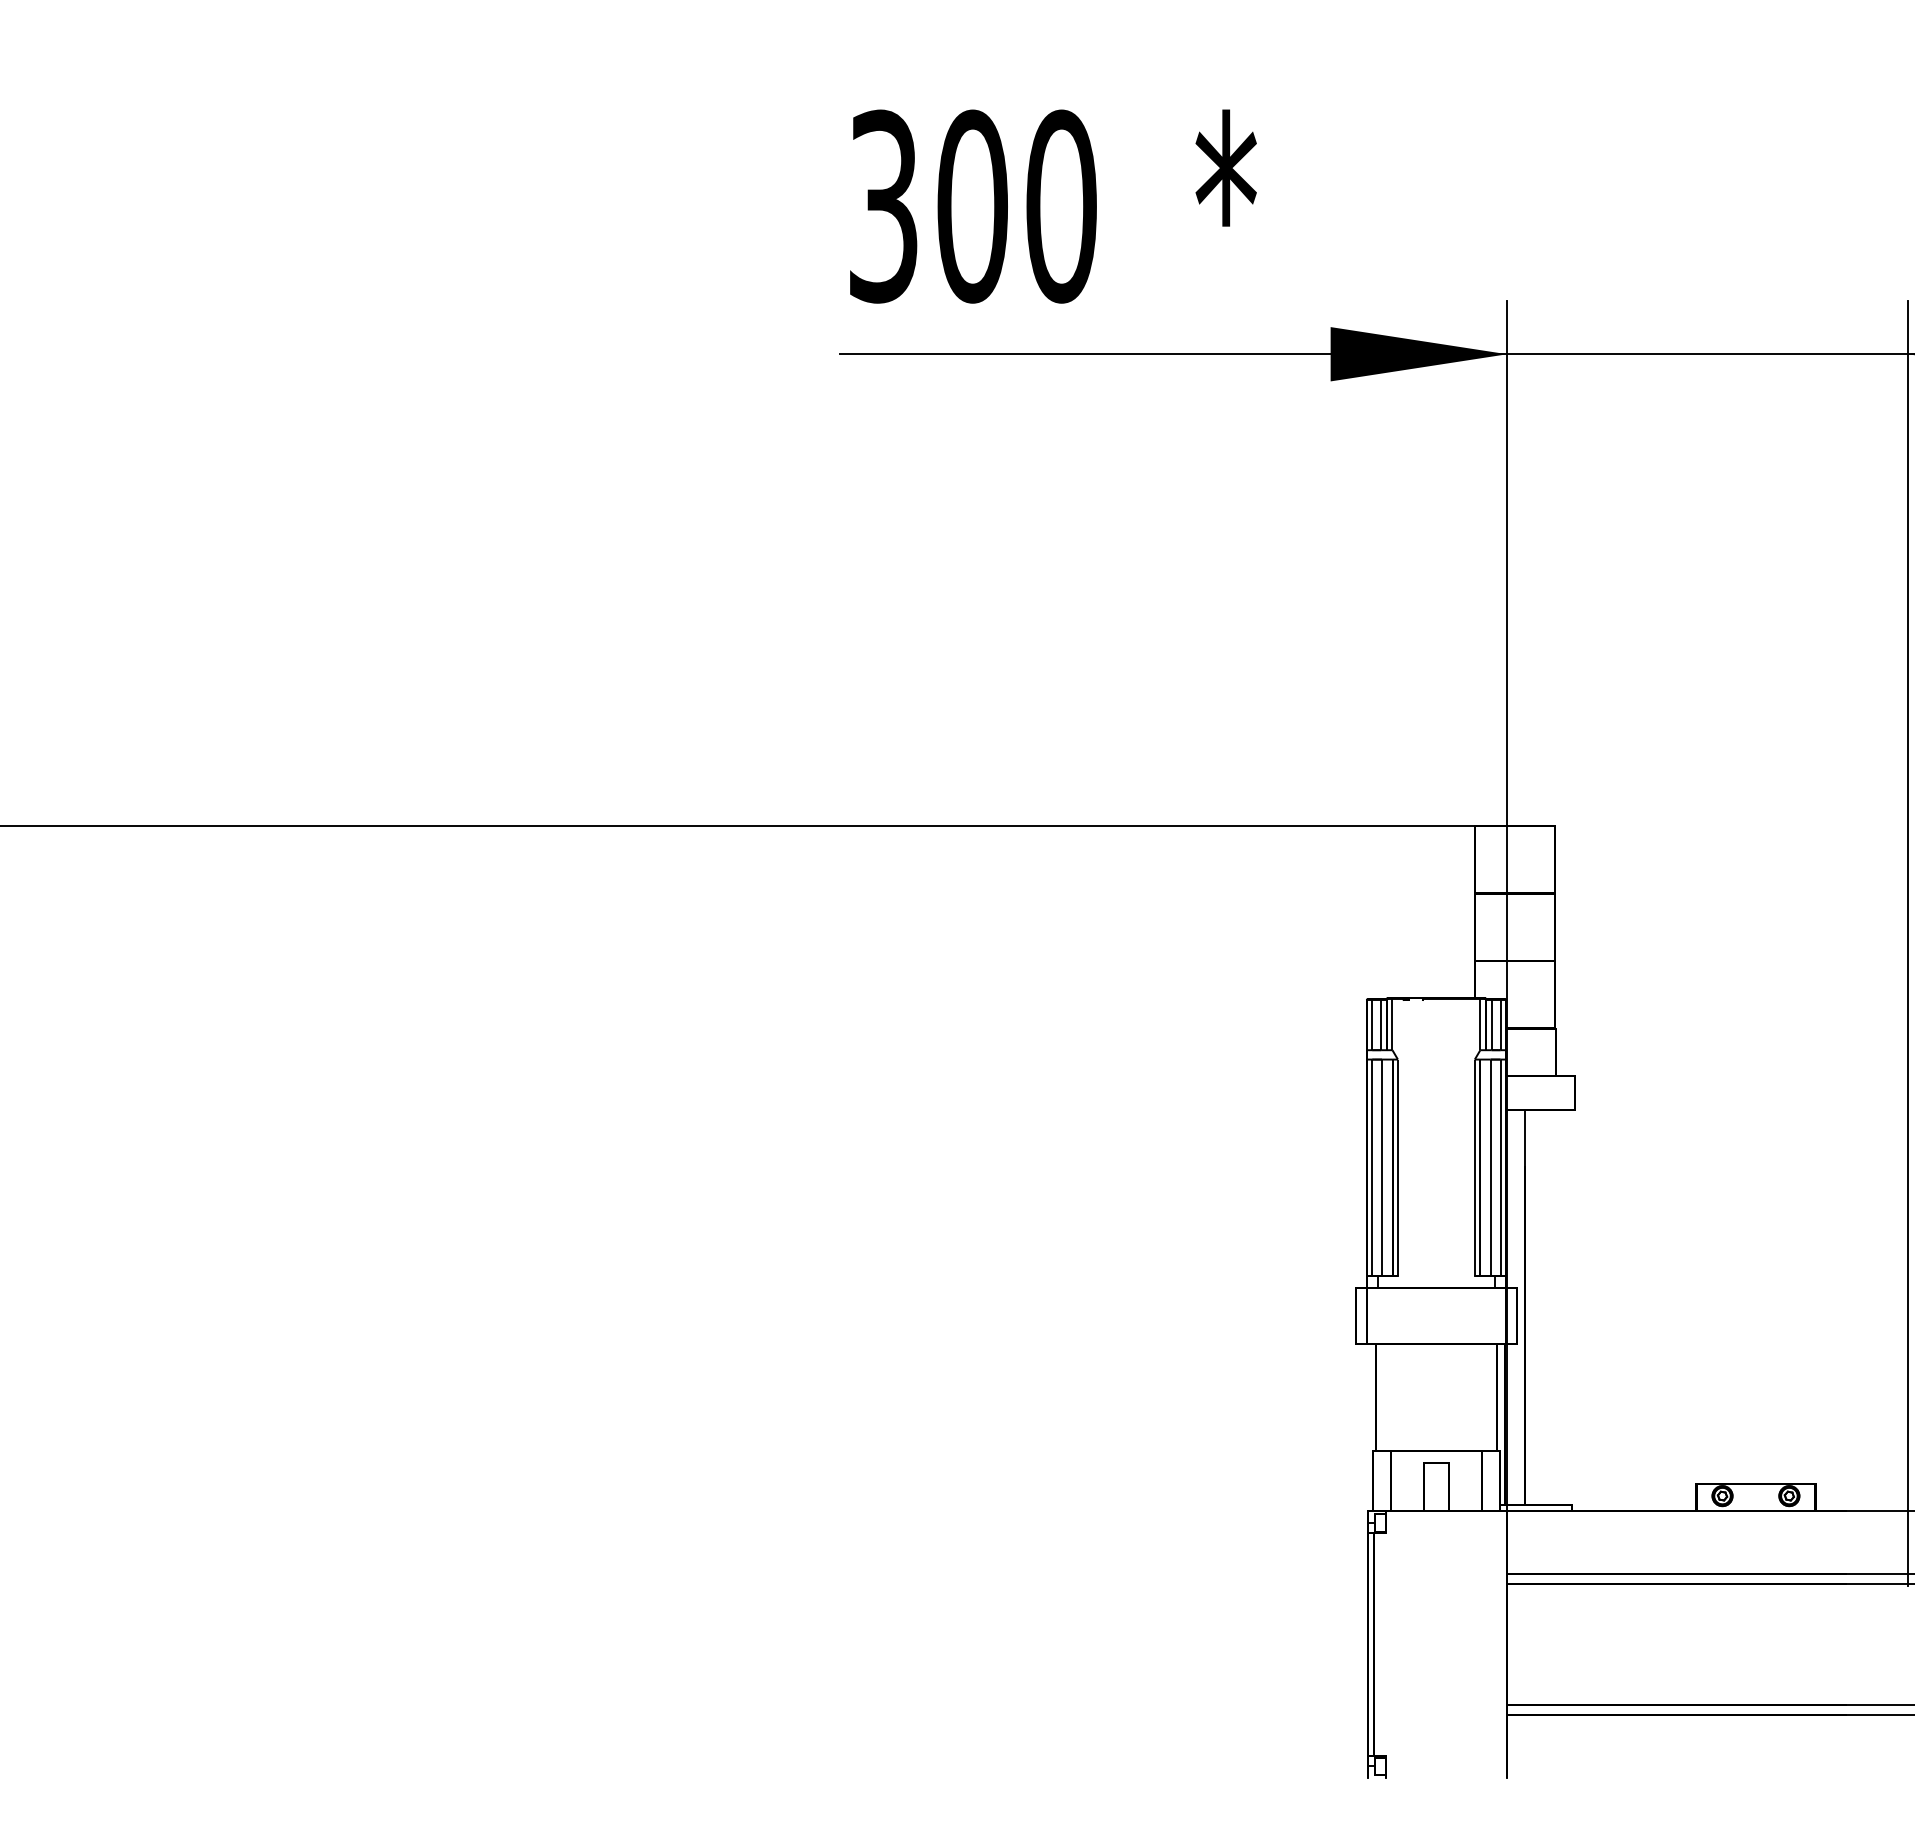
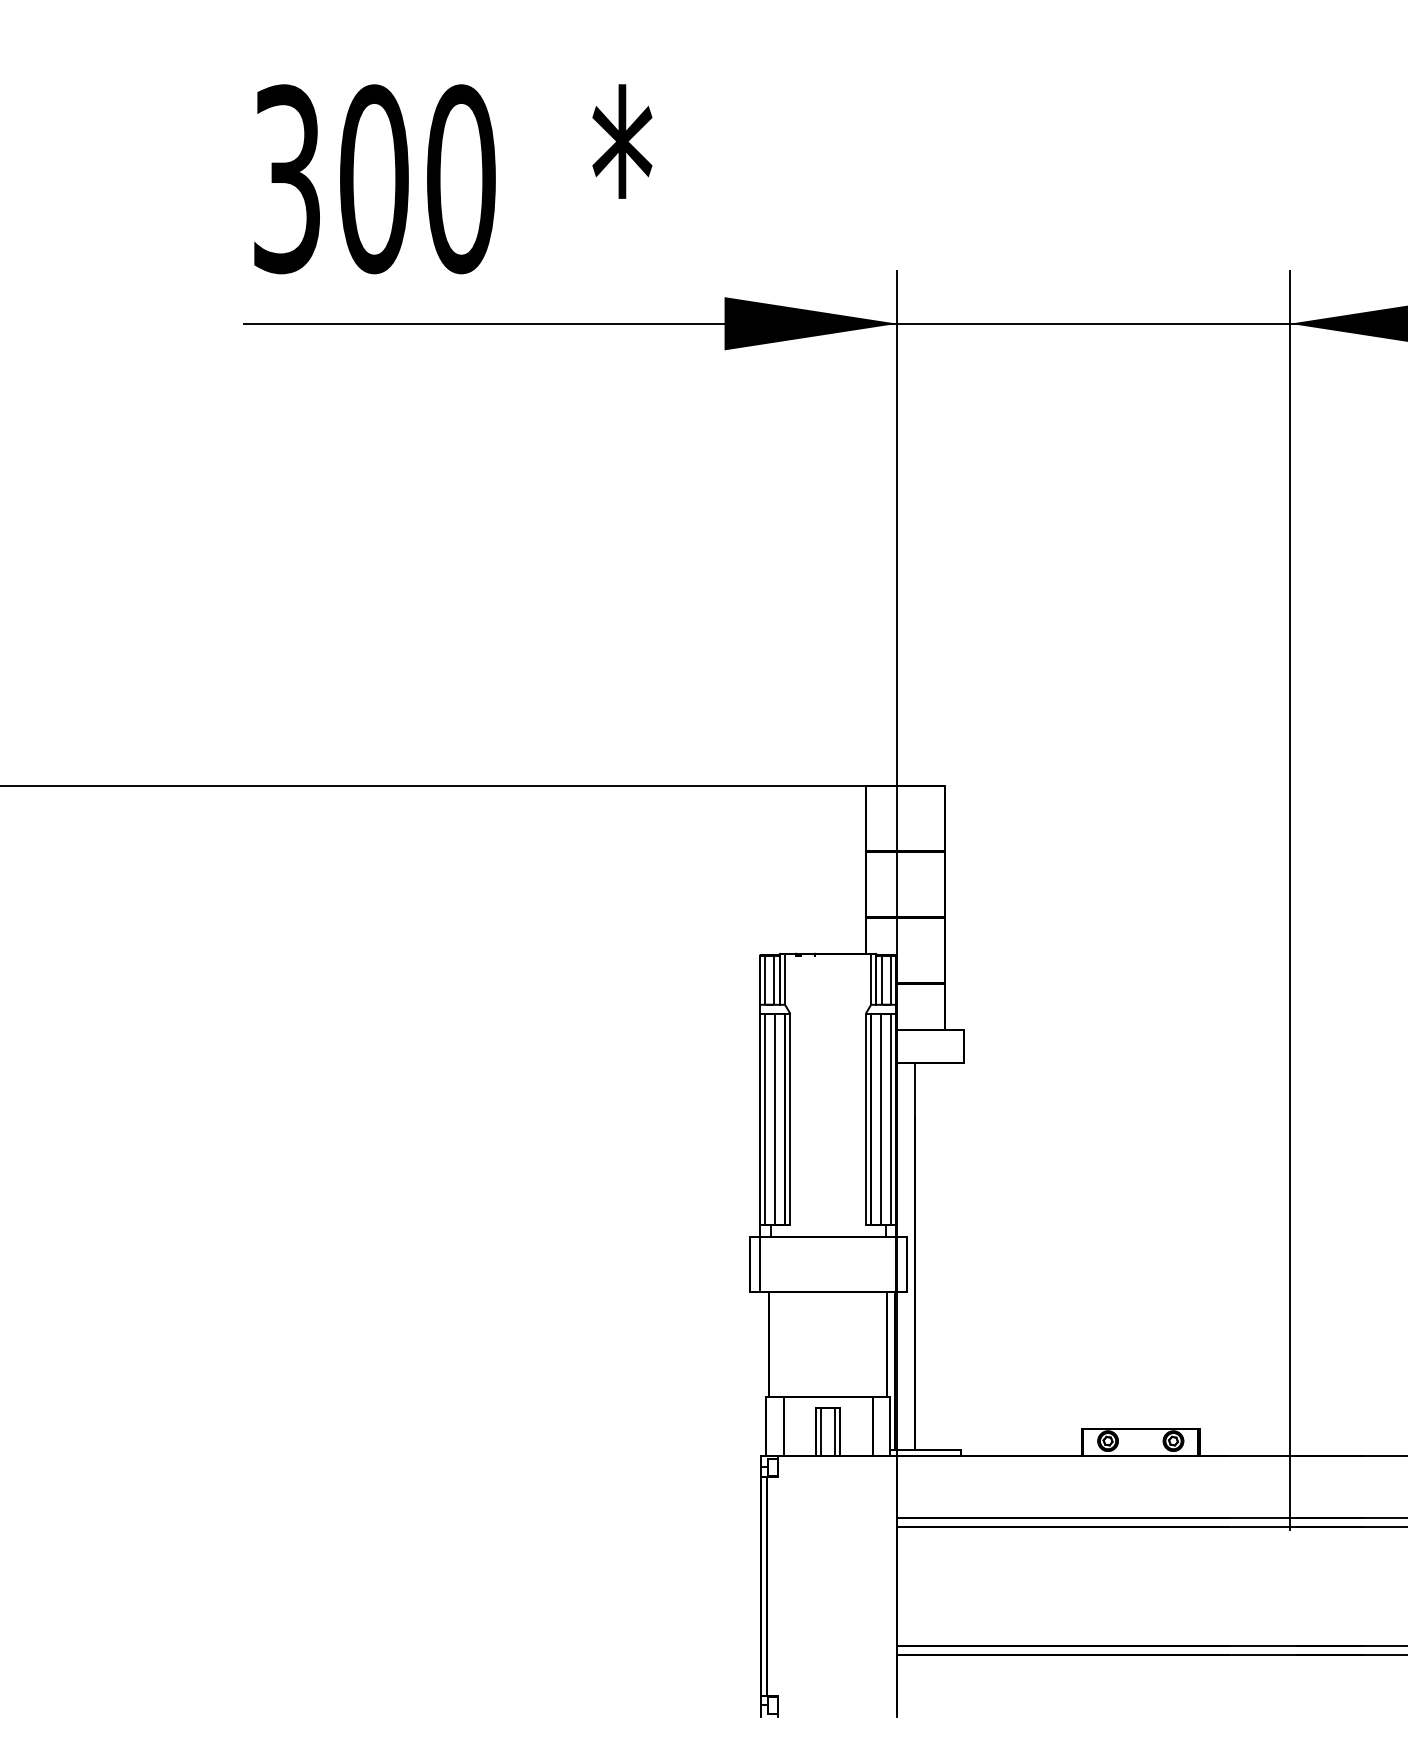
line: (1429, 1486) -> (821, 1431), added
line: (1443, 1486) -> (835, 1431), added

